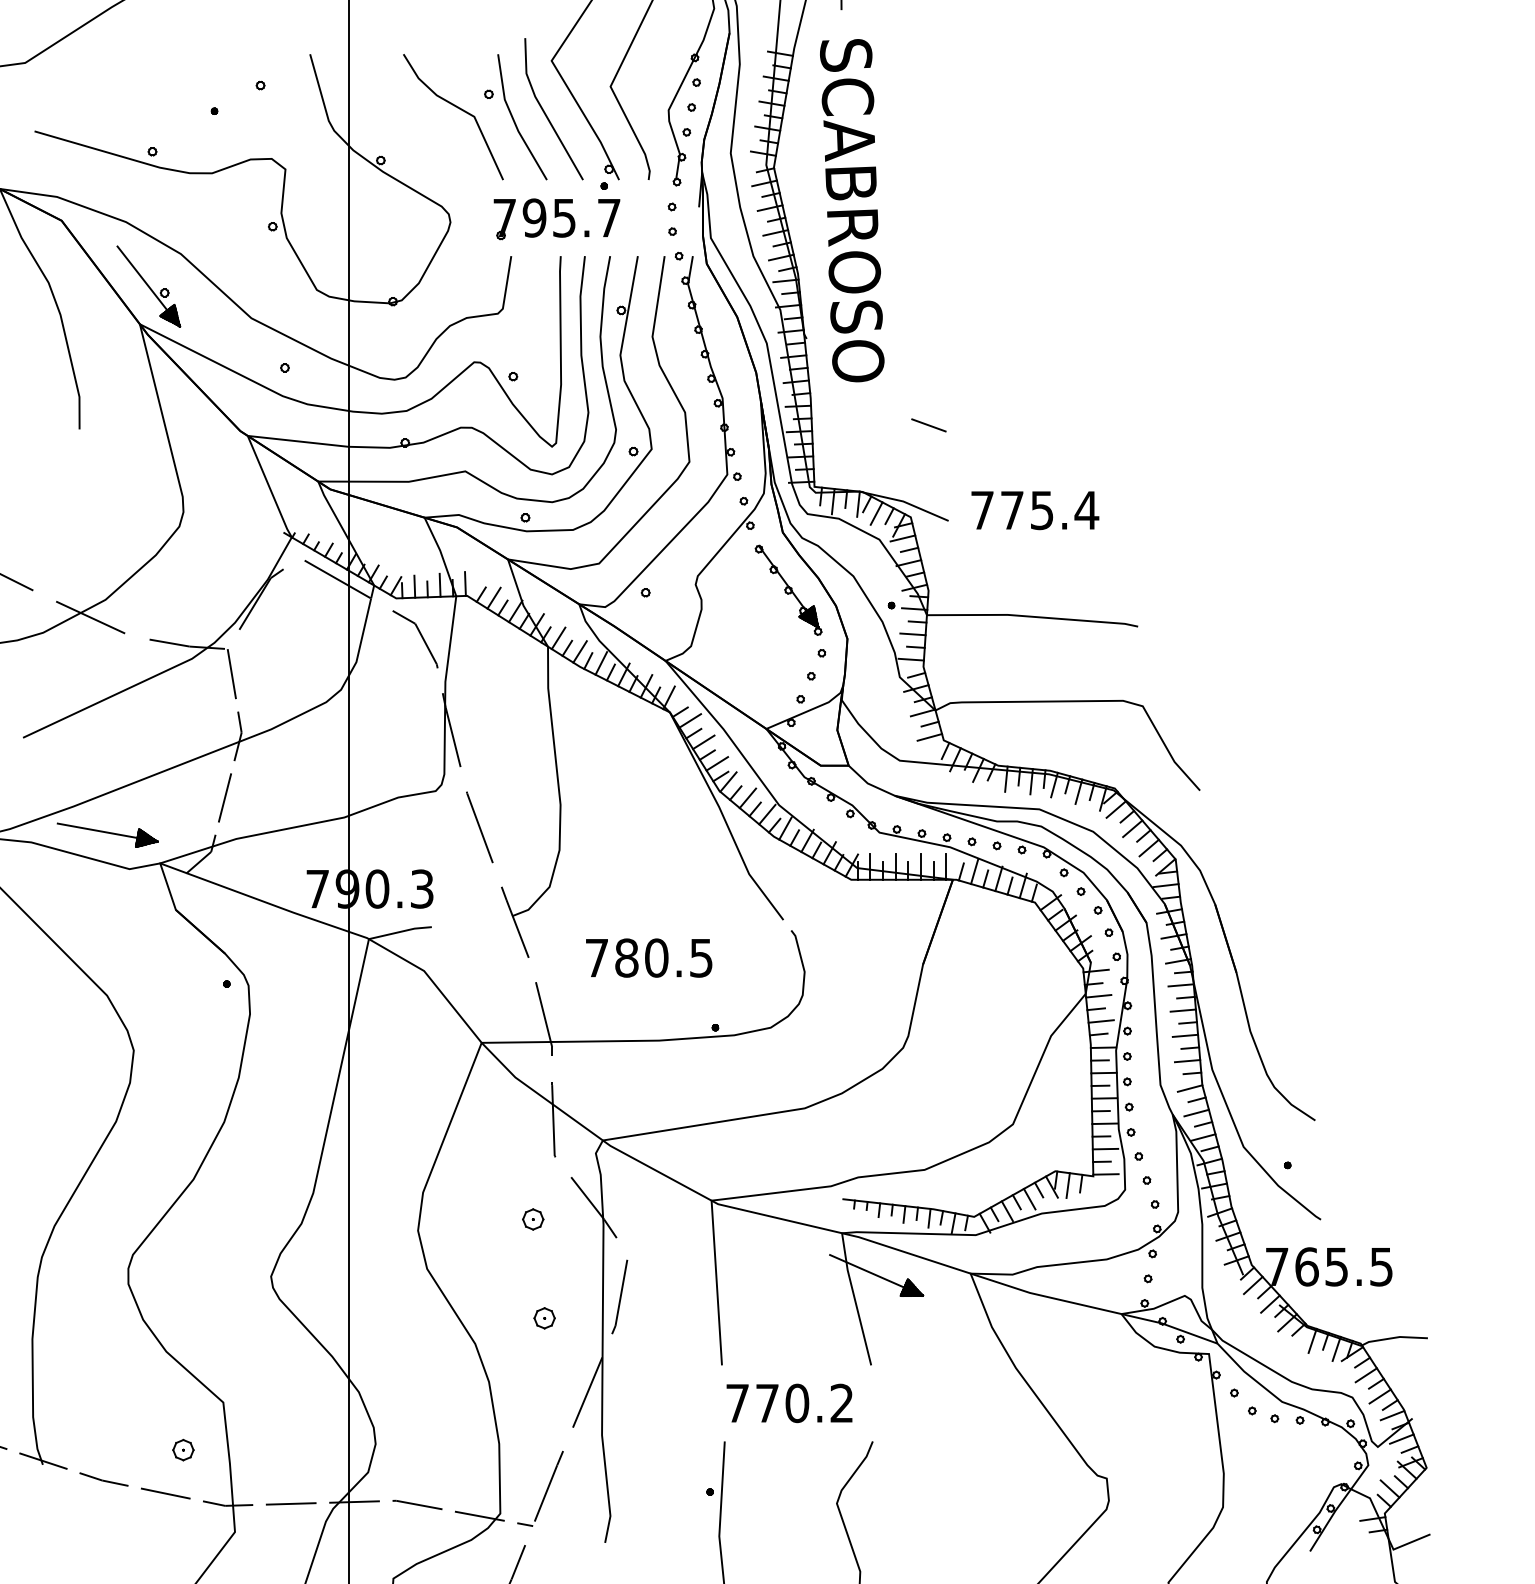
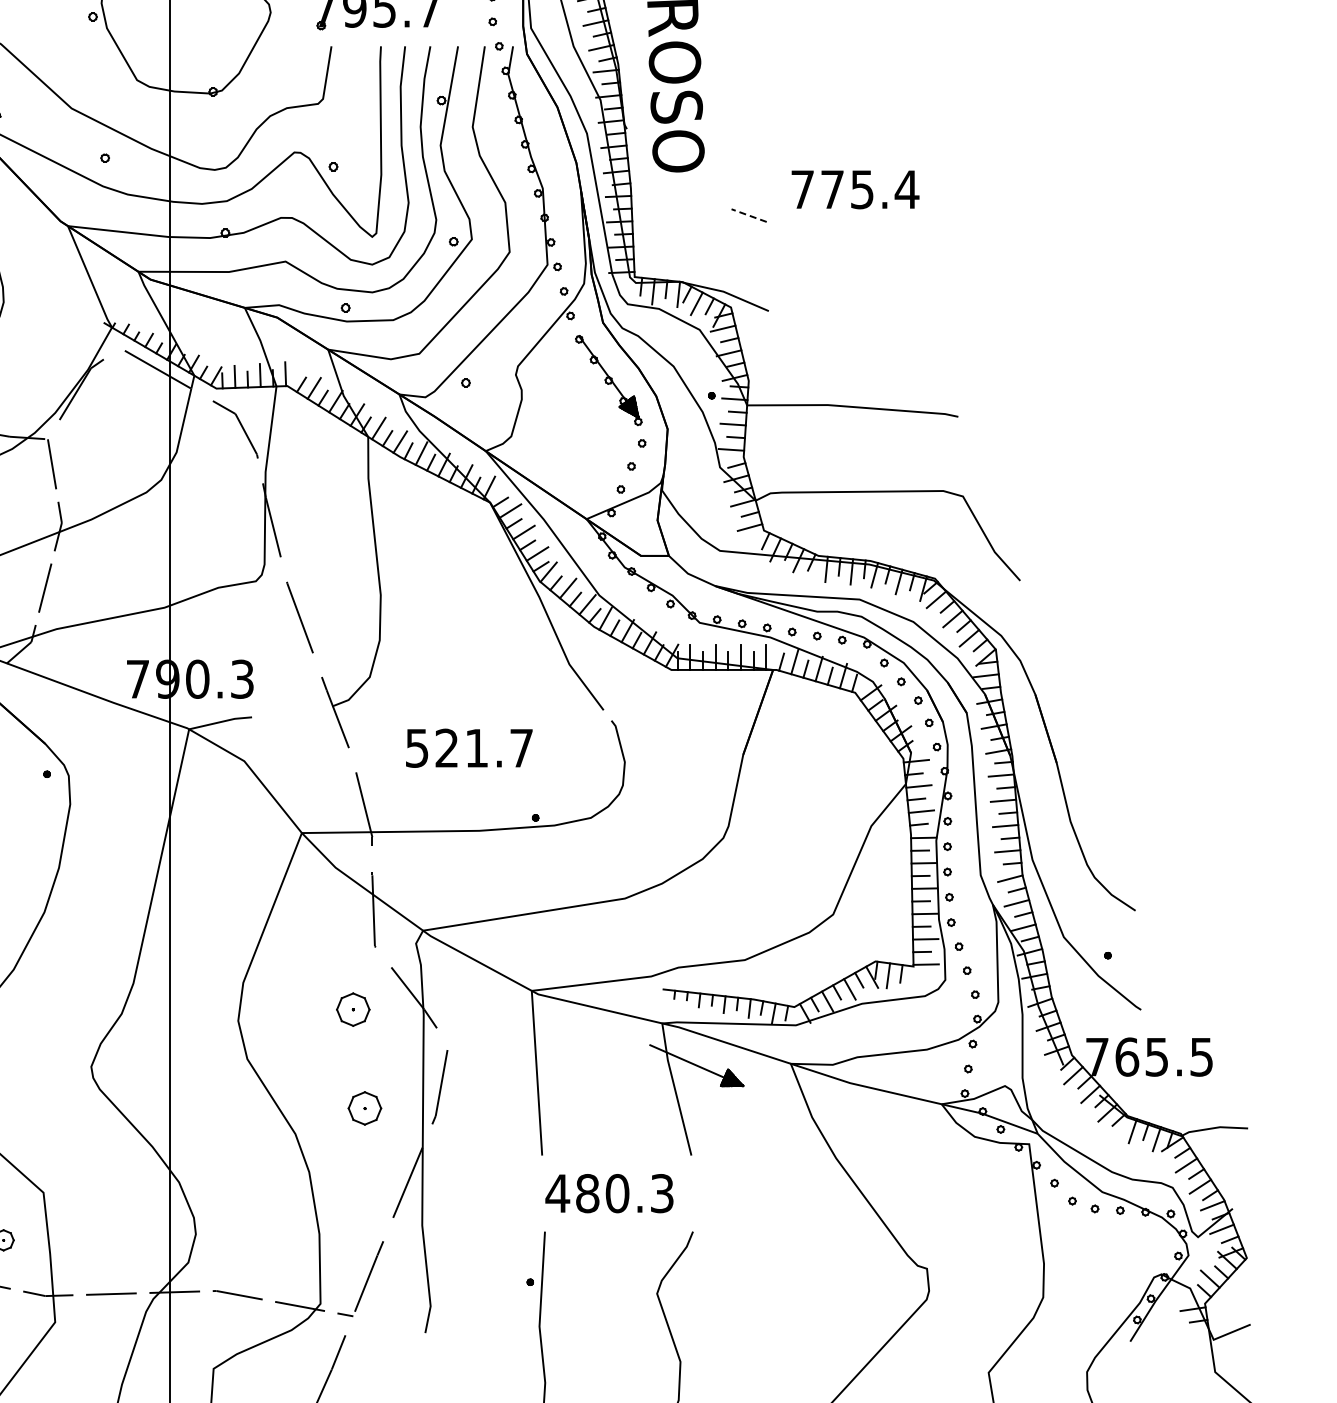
line: (928, 425) -> (748, 215), solid -> dashed
text: (1035, 510) -> (855, 189), moved
text: (648, 957) -> (468, 747), 780.5 -> 521.7
part: (533, 1219) -> (353, 1009), size x1.6
part: (544, 1318) -> (364, 1108), size x1.6
text: (789, 1403) -> (609, 1193), 770.2 -> 480.3

